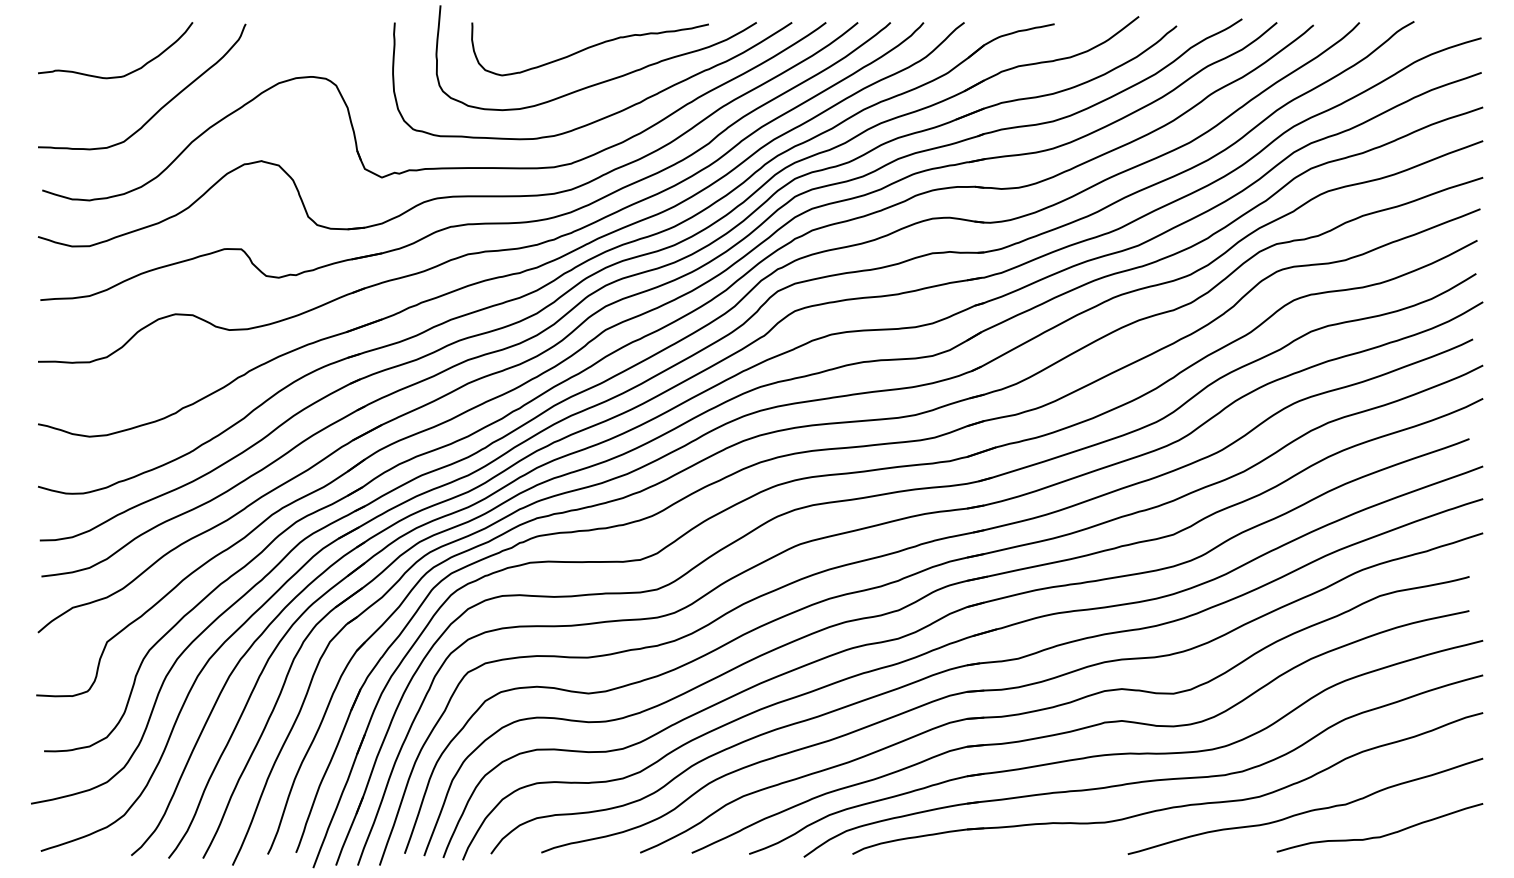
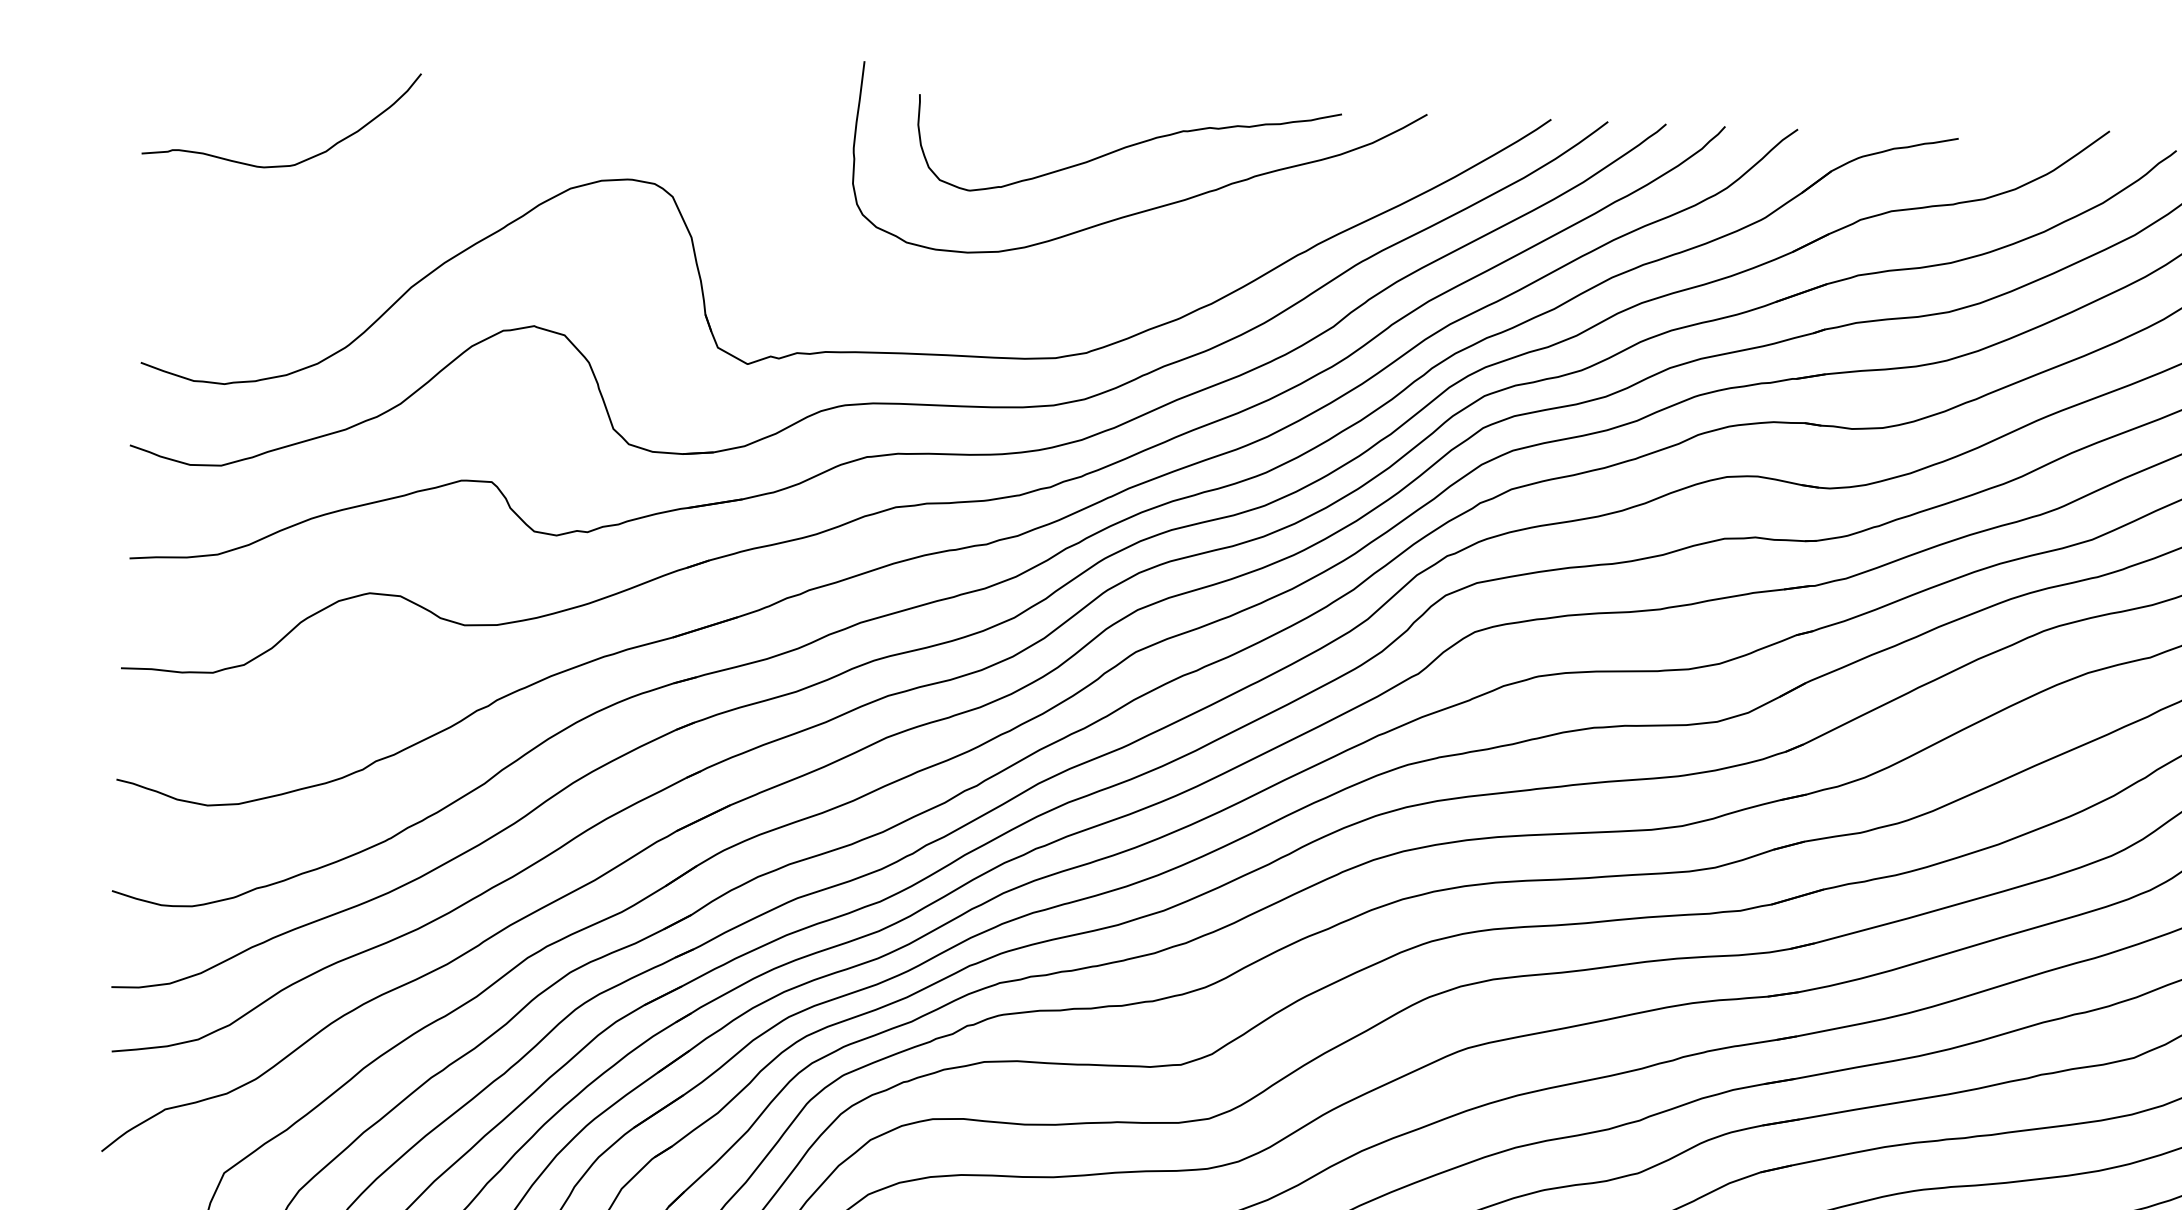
curve: (158, 109) -> (353, 226), removed
curve: (607, 115) -> (1154, 269), removed

